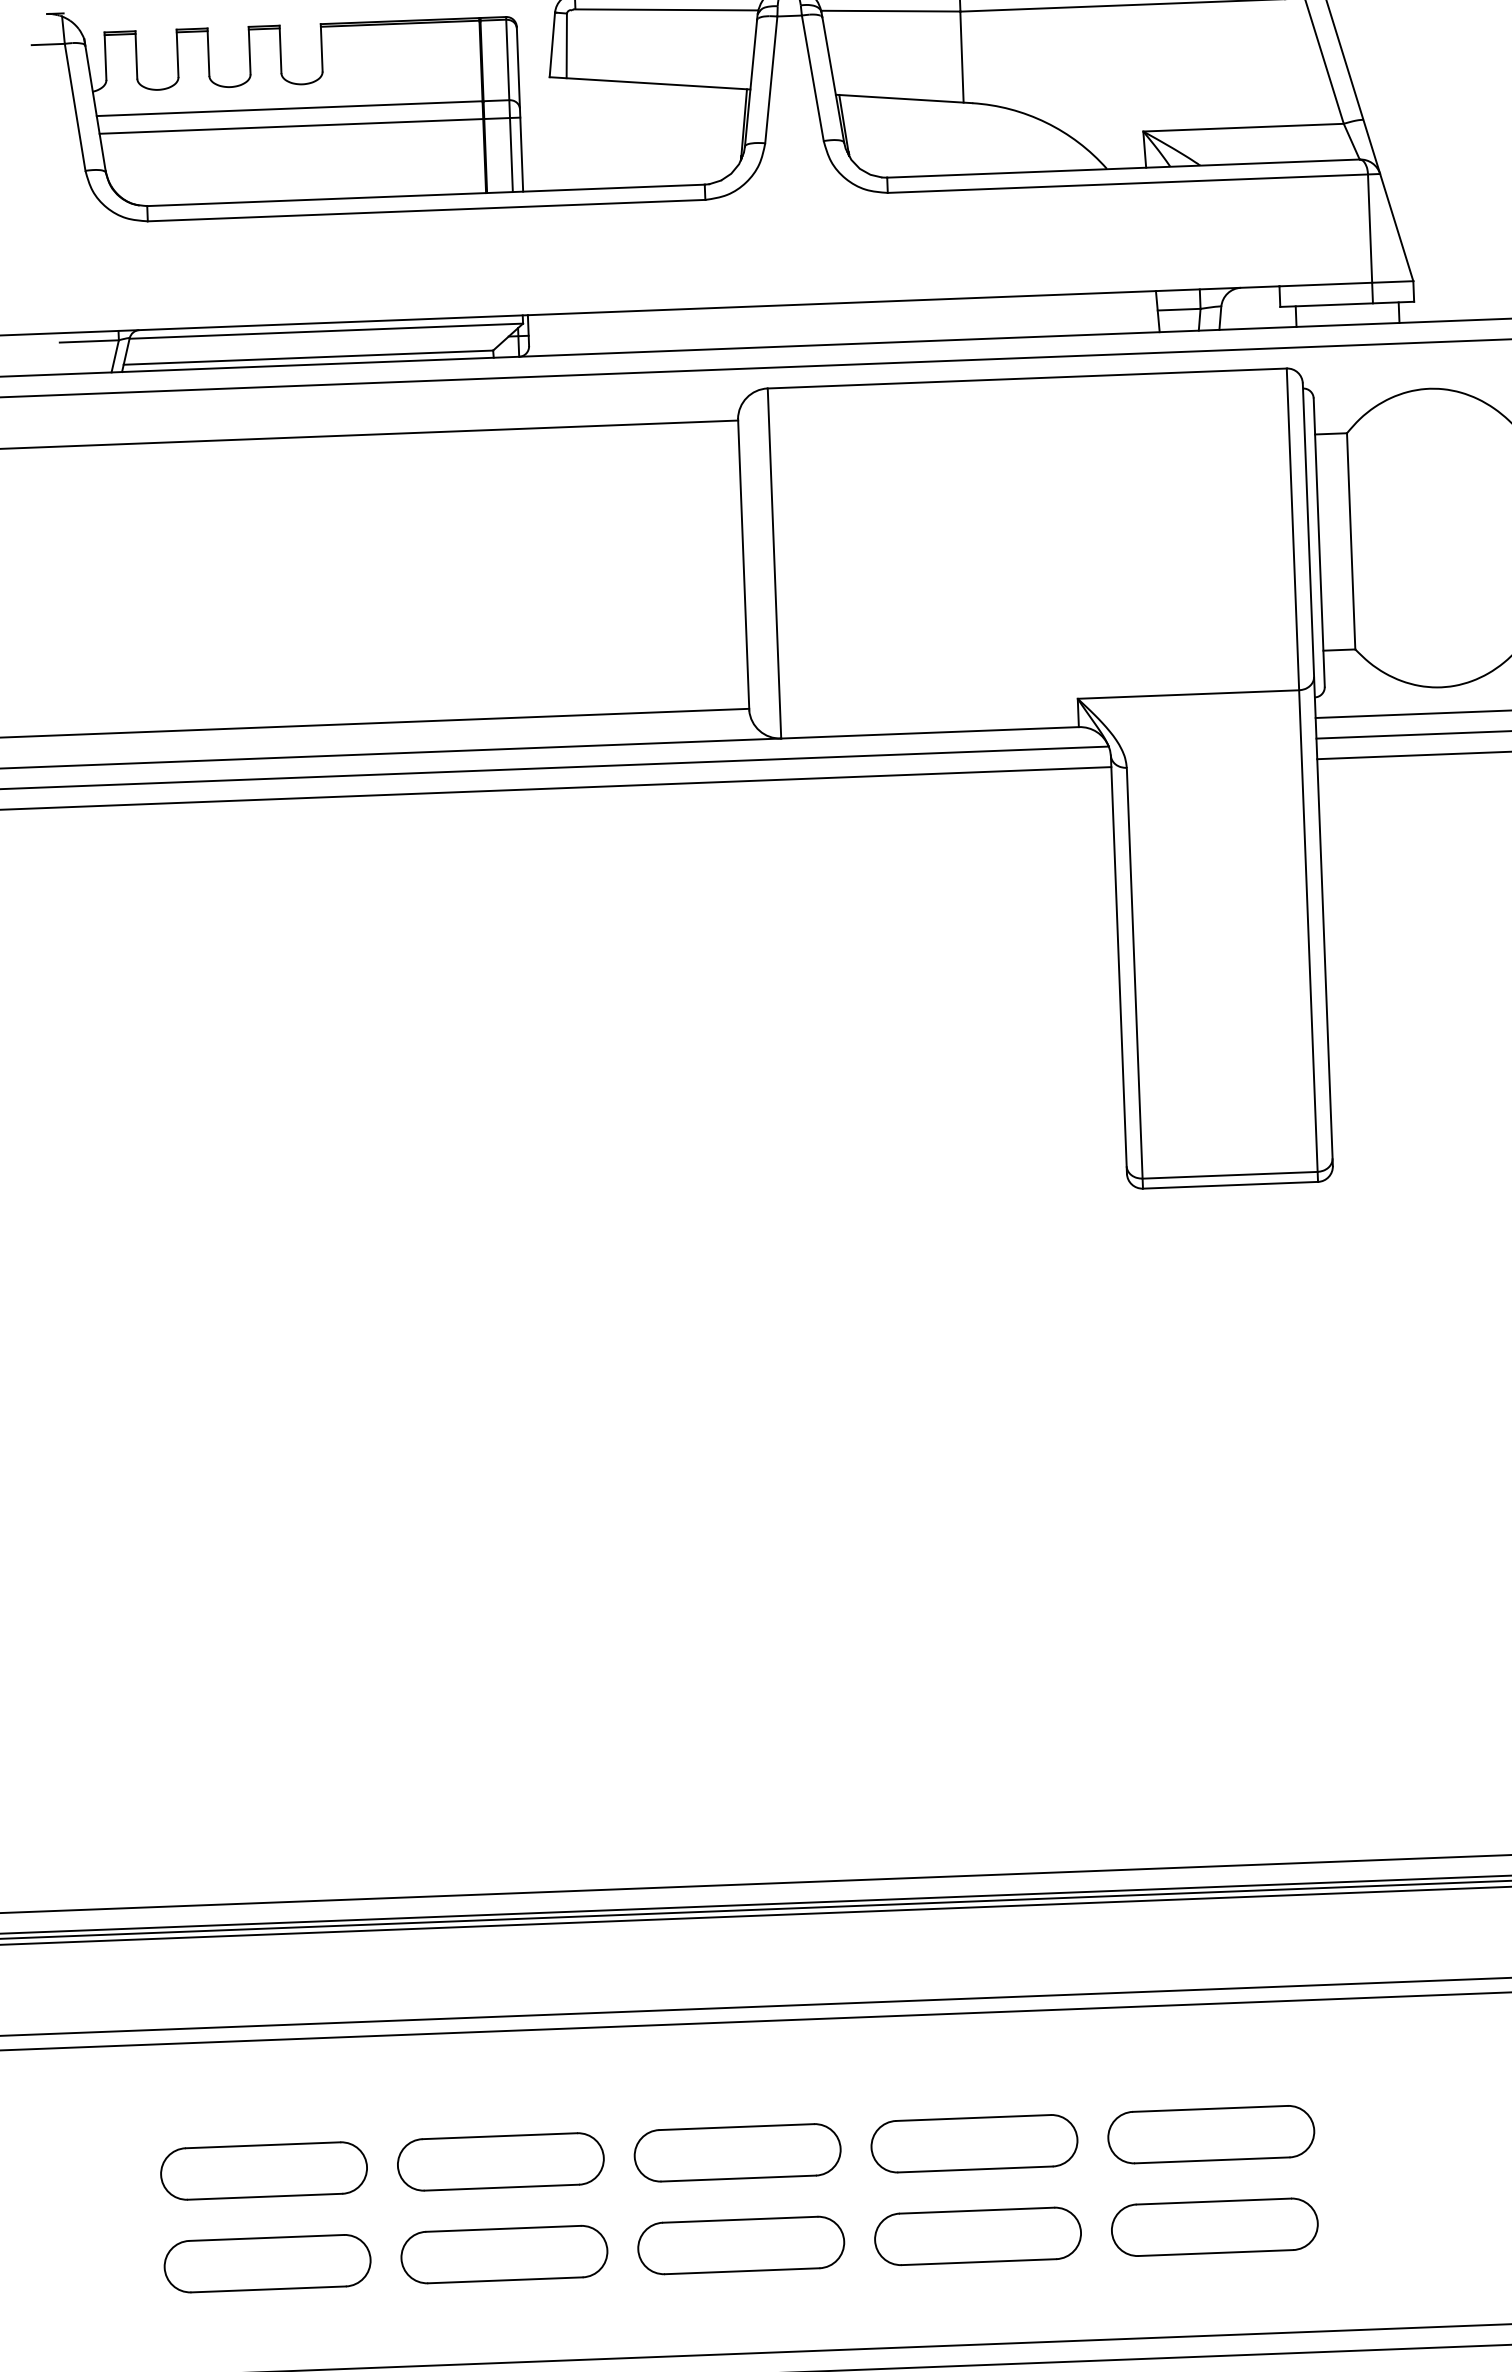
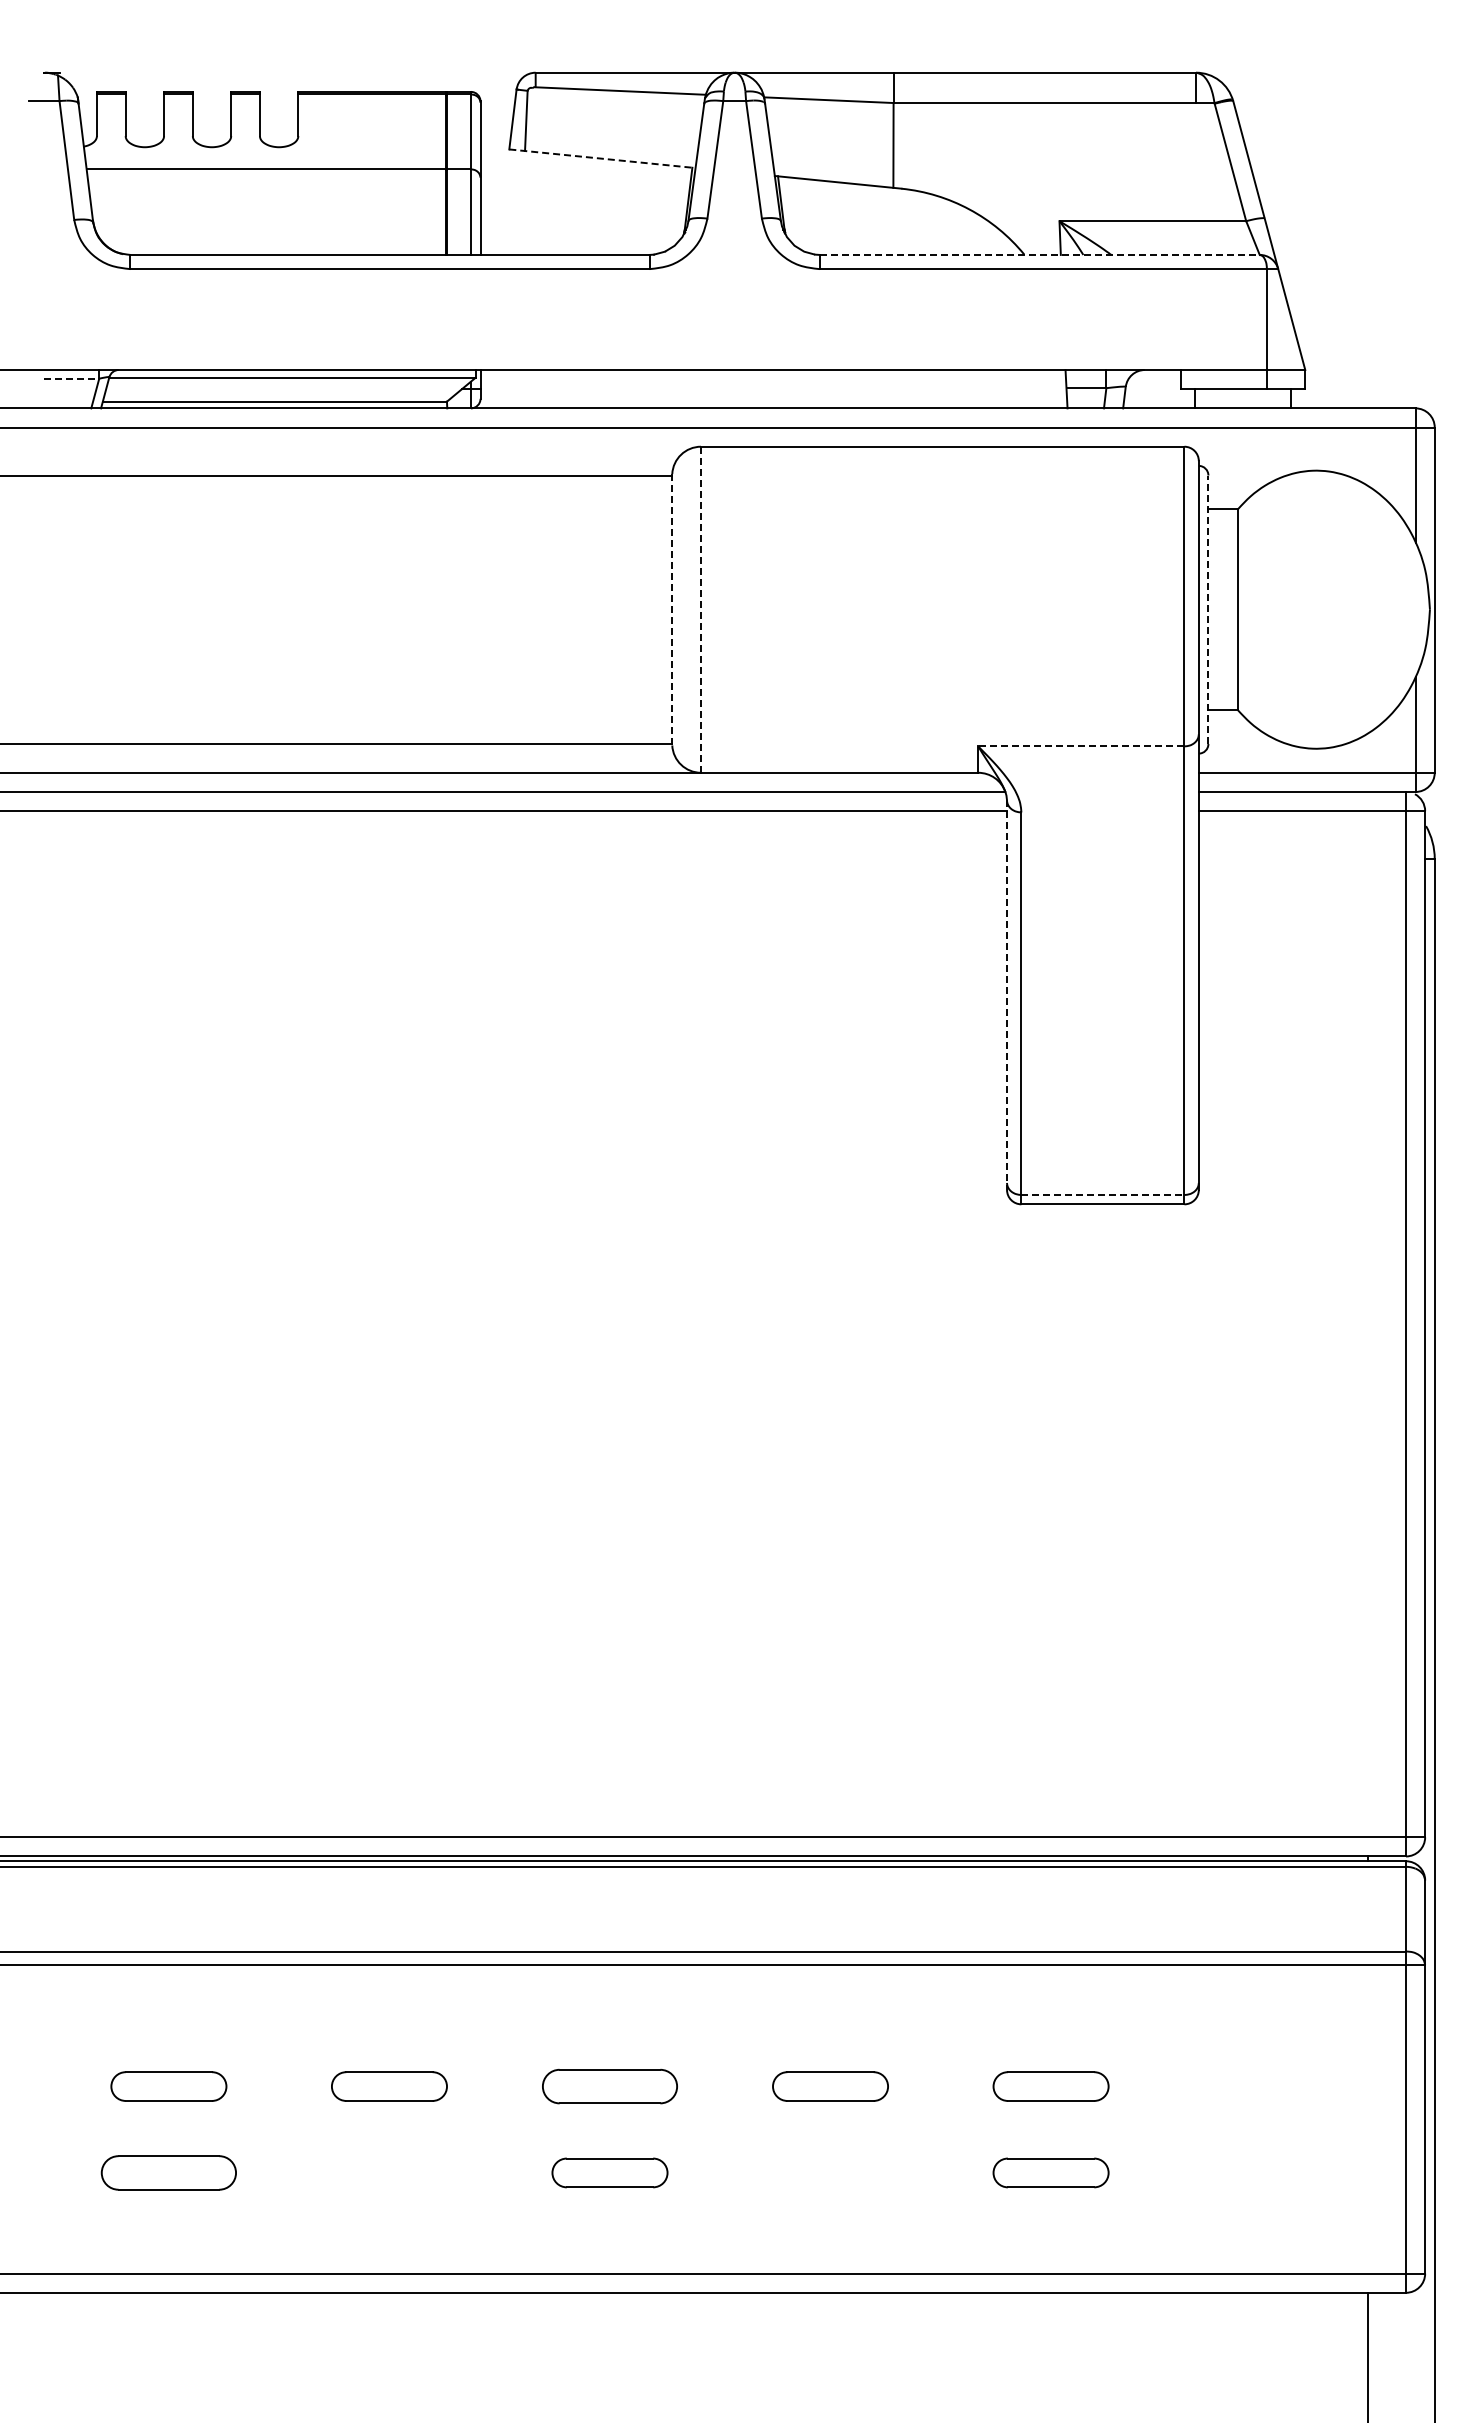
line: (650, 83) -> (602, 158), solid -> dashed
line: (309, 125) -> (284, 185), removed
line: (1124, 168) -> (1040, 254), solid -> dashed
line: (89, 341) -> (71, 378), solid -> dashed
line: (1319, 542) -> (1208, 609), solid -> dashed
line: (774, 563) -> (701, 609), solid -> dashed
line: (743, 564) -> (672, 609), solid -> dashed
line: (1187, 694) -> (1080, 746), solid -> dashed
line: (1119, 964) -> (1007, 995), solid -> dashed
line: (1229, 1175) -> (1102, 1195), solid -> dashed
part: (1210, 2134) -> (1050, 2086), size x0.6
part: (974, 2143) -> (830, 2086), size x0.6
part: (737, 2152) -> (609, 2086), size x0.7
part: (500, 2161) -> (389, 2086), size x0.6
part: (263, 2170) -> (168, 2086), size x0.6
part: (1214, 2226) -> (1050, 2172), size x0.6
part: (977, 2235) -> (830, 2172), removed
part: (740, 2245) -> (609, 2172), size x0.6
part: (504, 2254) -> (389, 2172), removed
part: (267, 2263) -> (168, 2172), size x0.7

